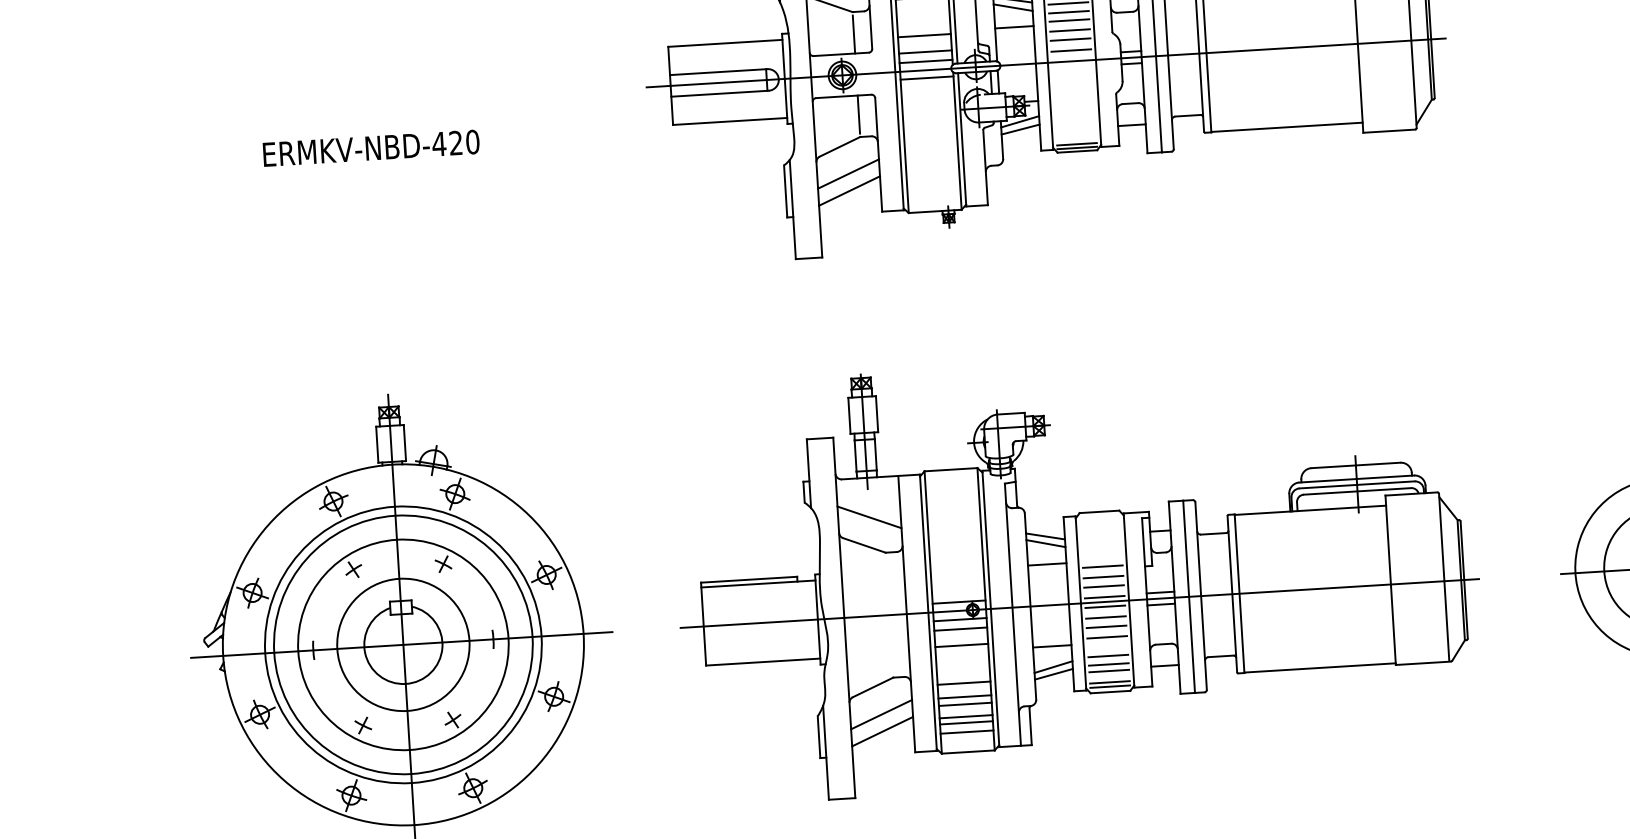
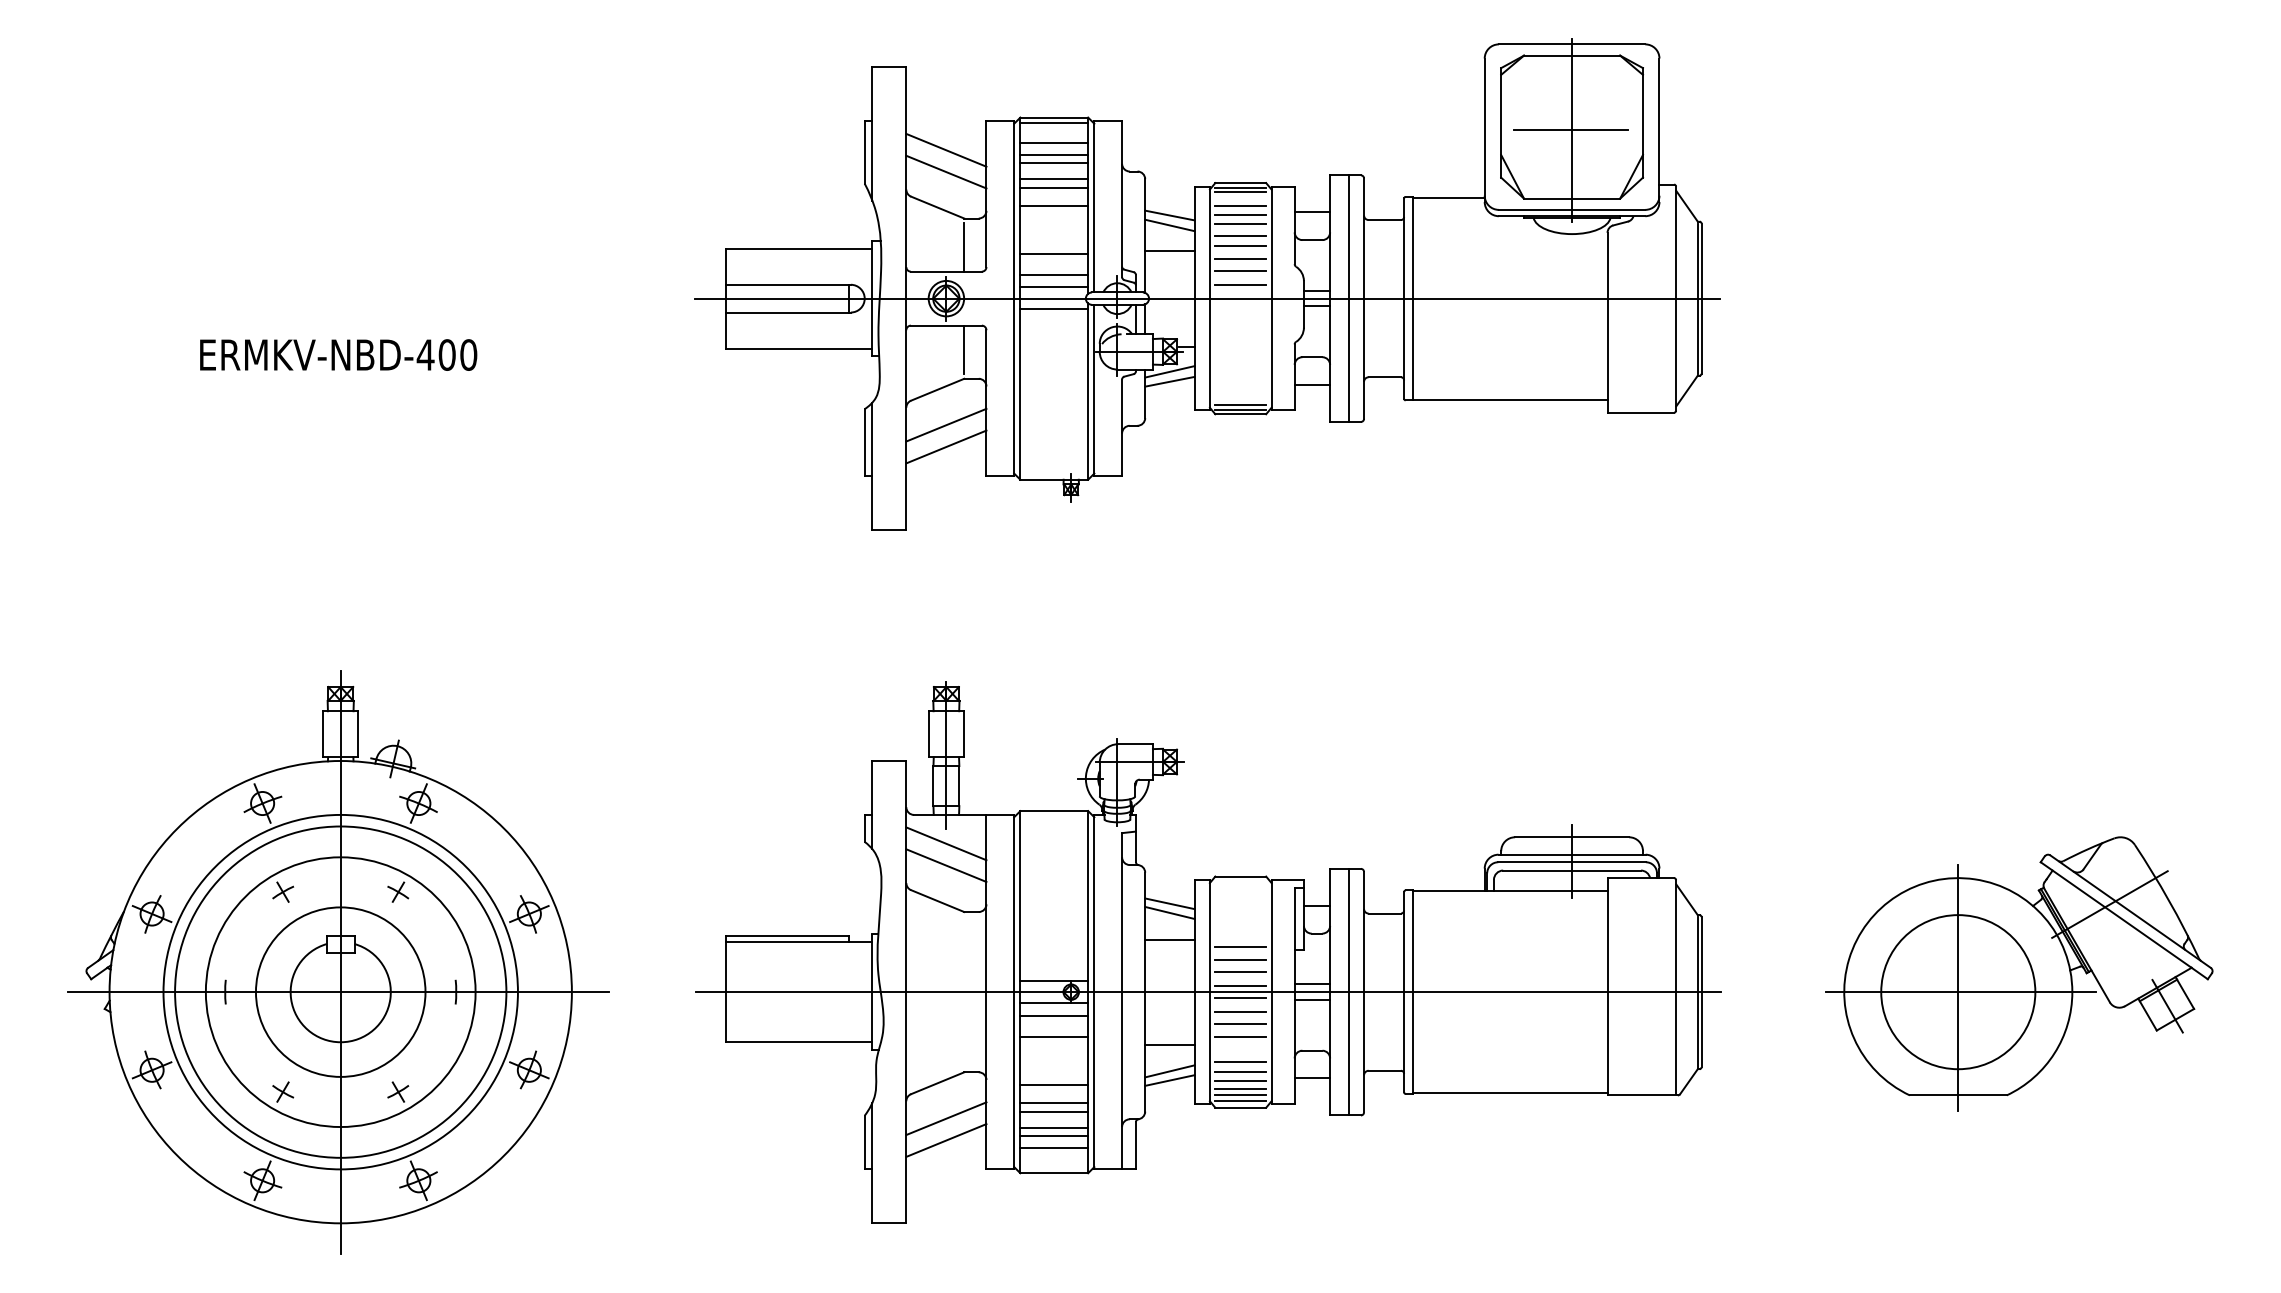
text: (455, 142) -> (446, 354), ERMKV-NBD-420 -> ERMKV-NBD-400
line: (868, 500) -> (946, 843), added
line: (1109, 677) -> (1240, 1089), added

